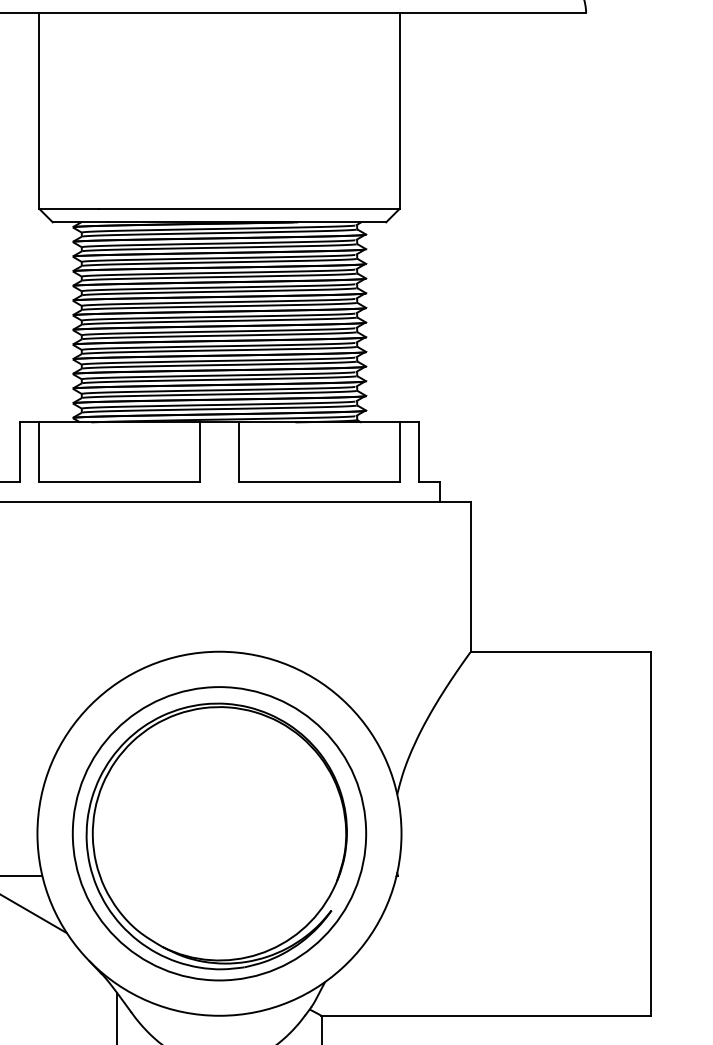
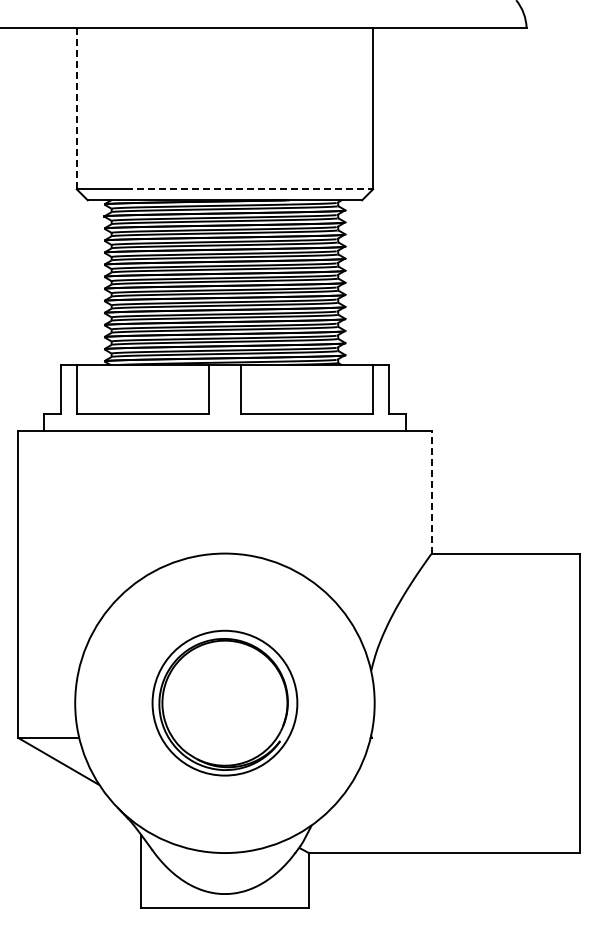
line: (39, 110) -> (76, 108), solid -> dashed
line: (249, 209) -> (249, 189), solid -> dashed
line: (470, 577) -> (431, 492), solid -> dashed
part: (218, 832) -> (224, 702), size x0.6

